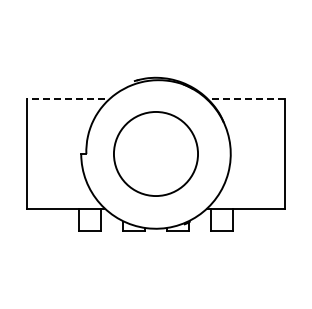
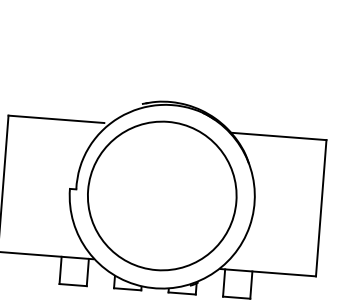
line: (66, 98) -> (57, 118), dashed -> solid
line: (246, 98) -> (279, 136), dashed -> solid
circle: (155, 153) -> (161, 195), size x1.43

